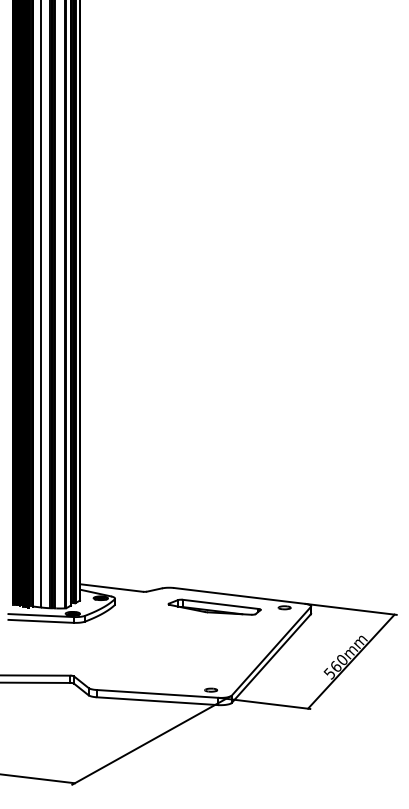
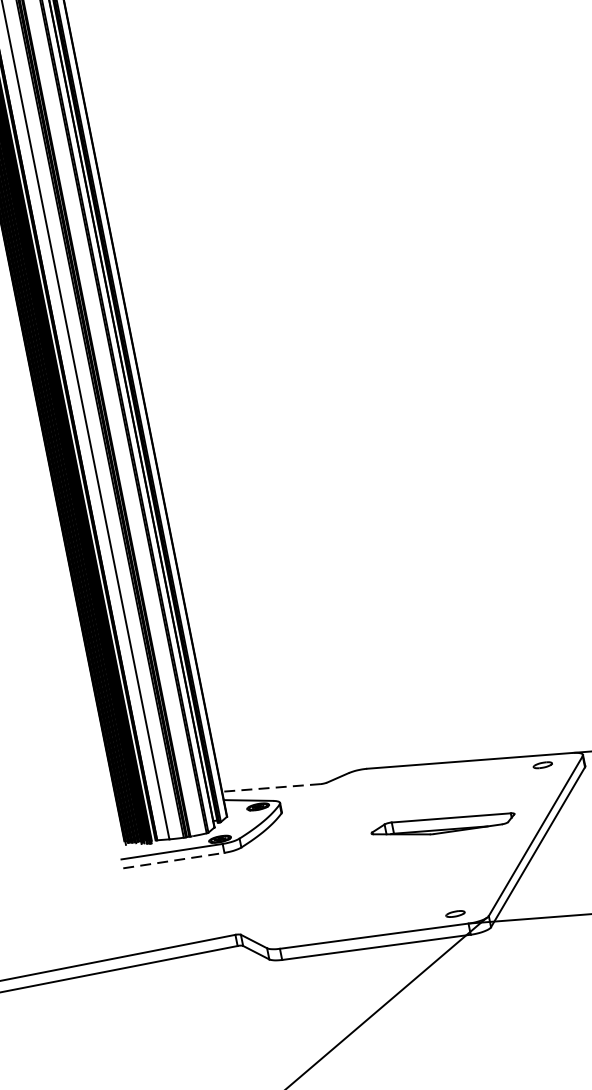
line: (111, 588) -> (271, 788), solid -> dashed
part: (214, 606) -> (442, 823), moved
line: (41, 621) -> (174, 860), solid -> dashed

